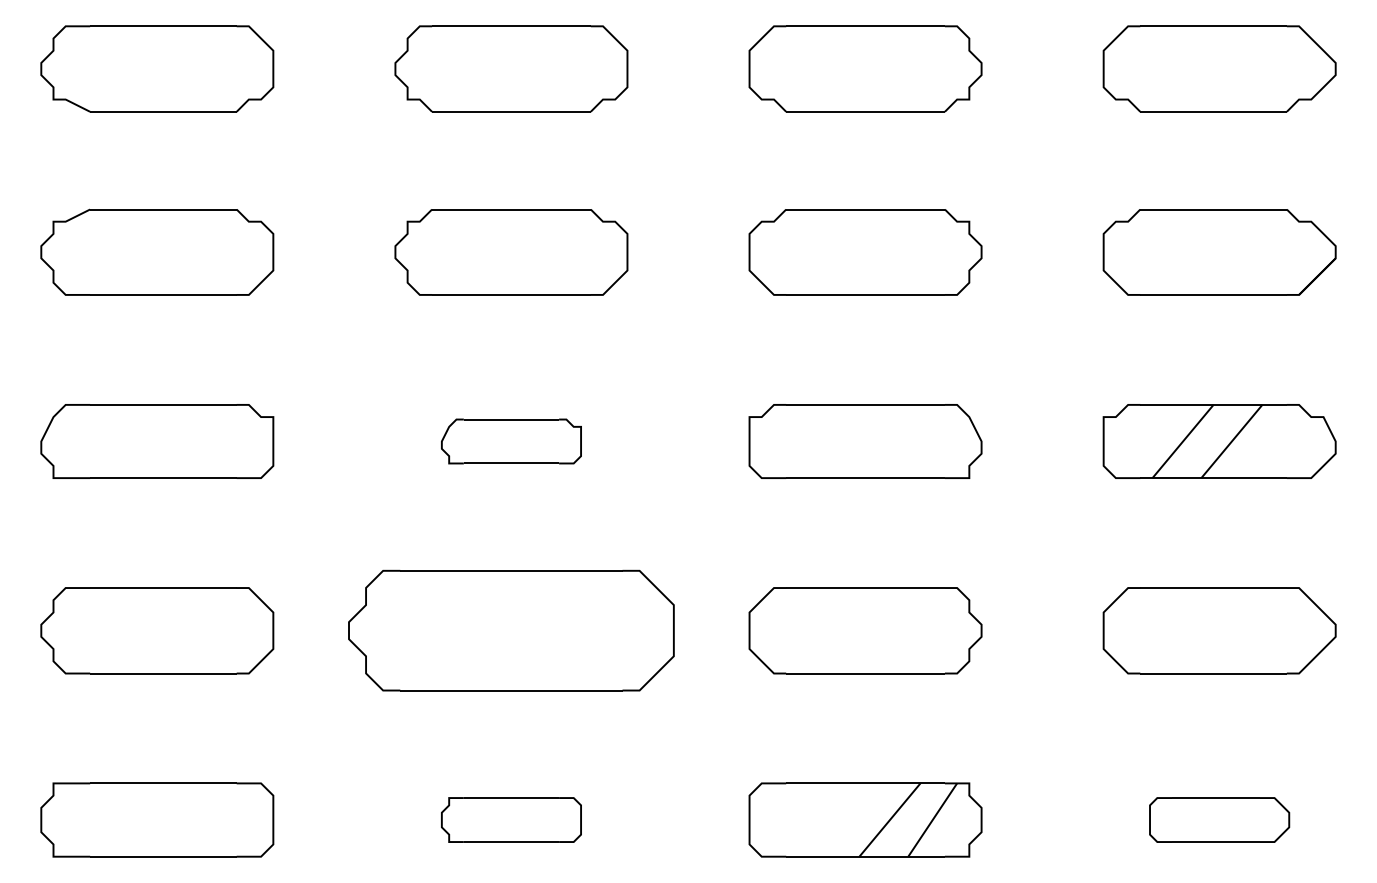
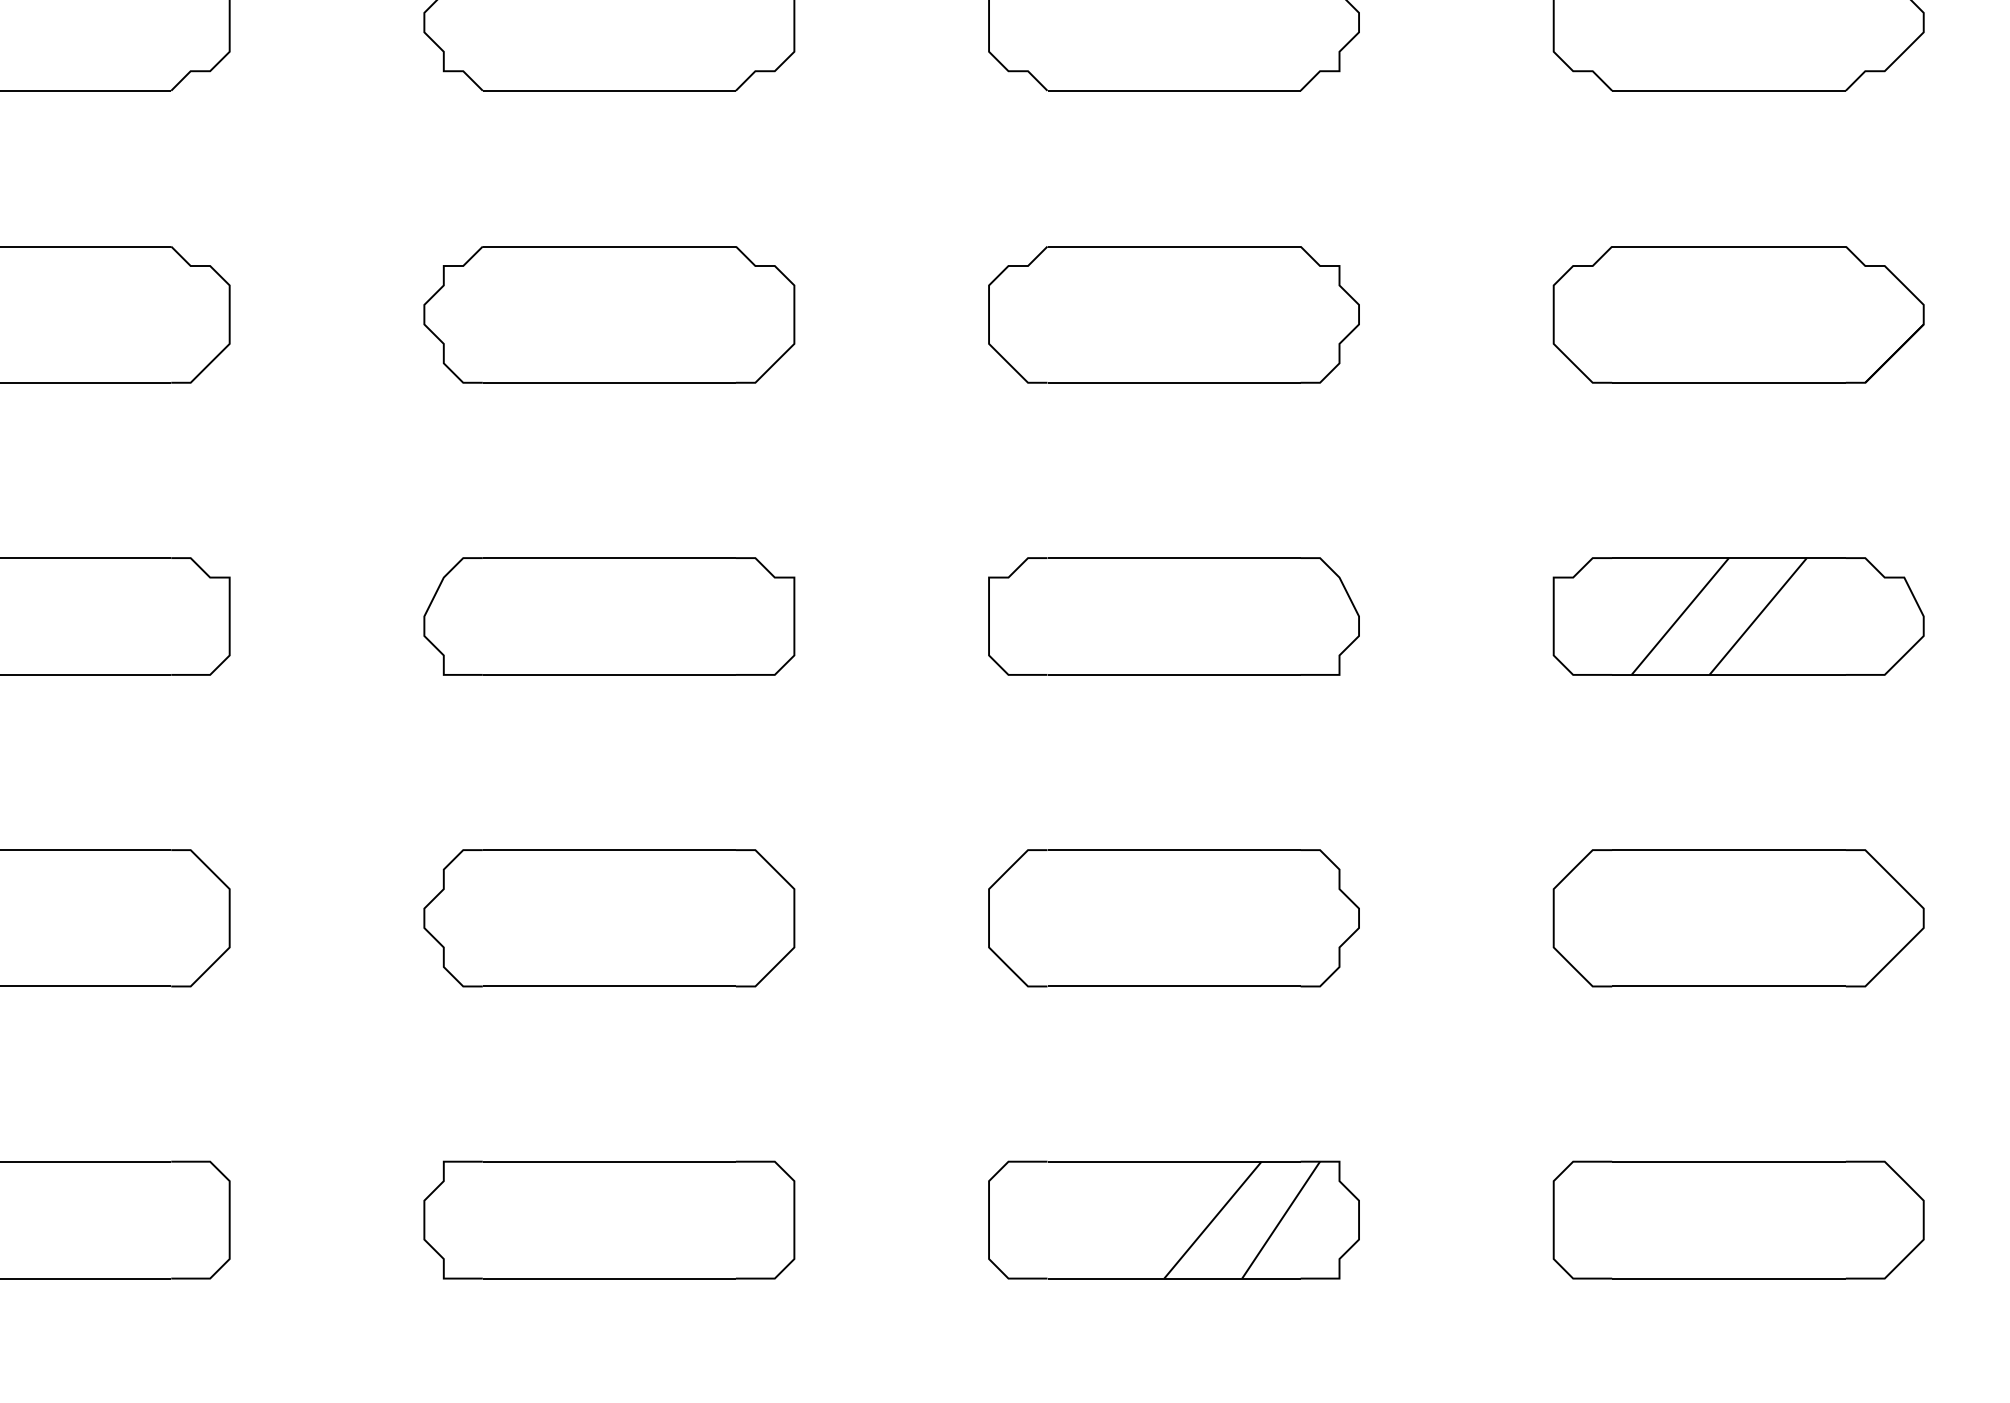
part: (511, 441) -> (609, 616), size x1.67
part: (511, 630) -> (609, 917), size x0.71
part: (511, 819) -> (609, 1219), size x1.67
part: (1219, 819) -> (1738, 1219), size x1.67

